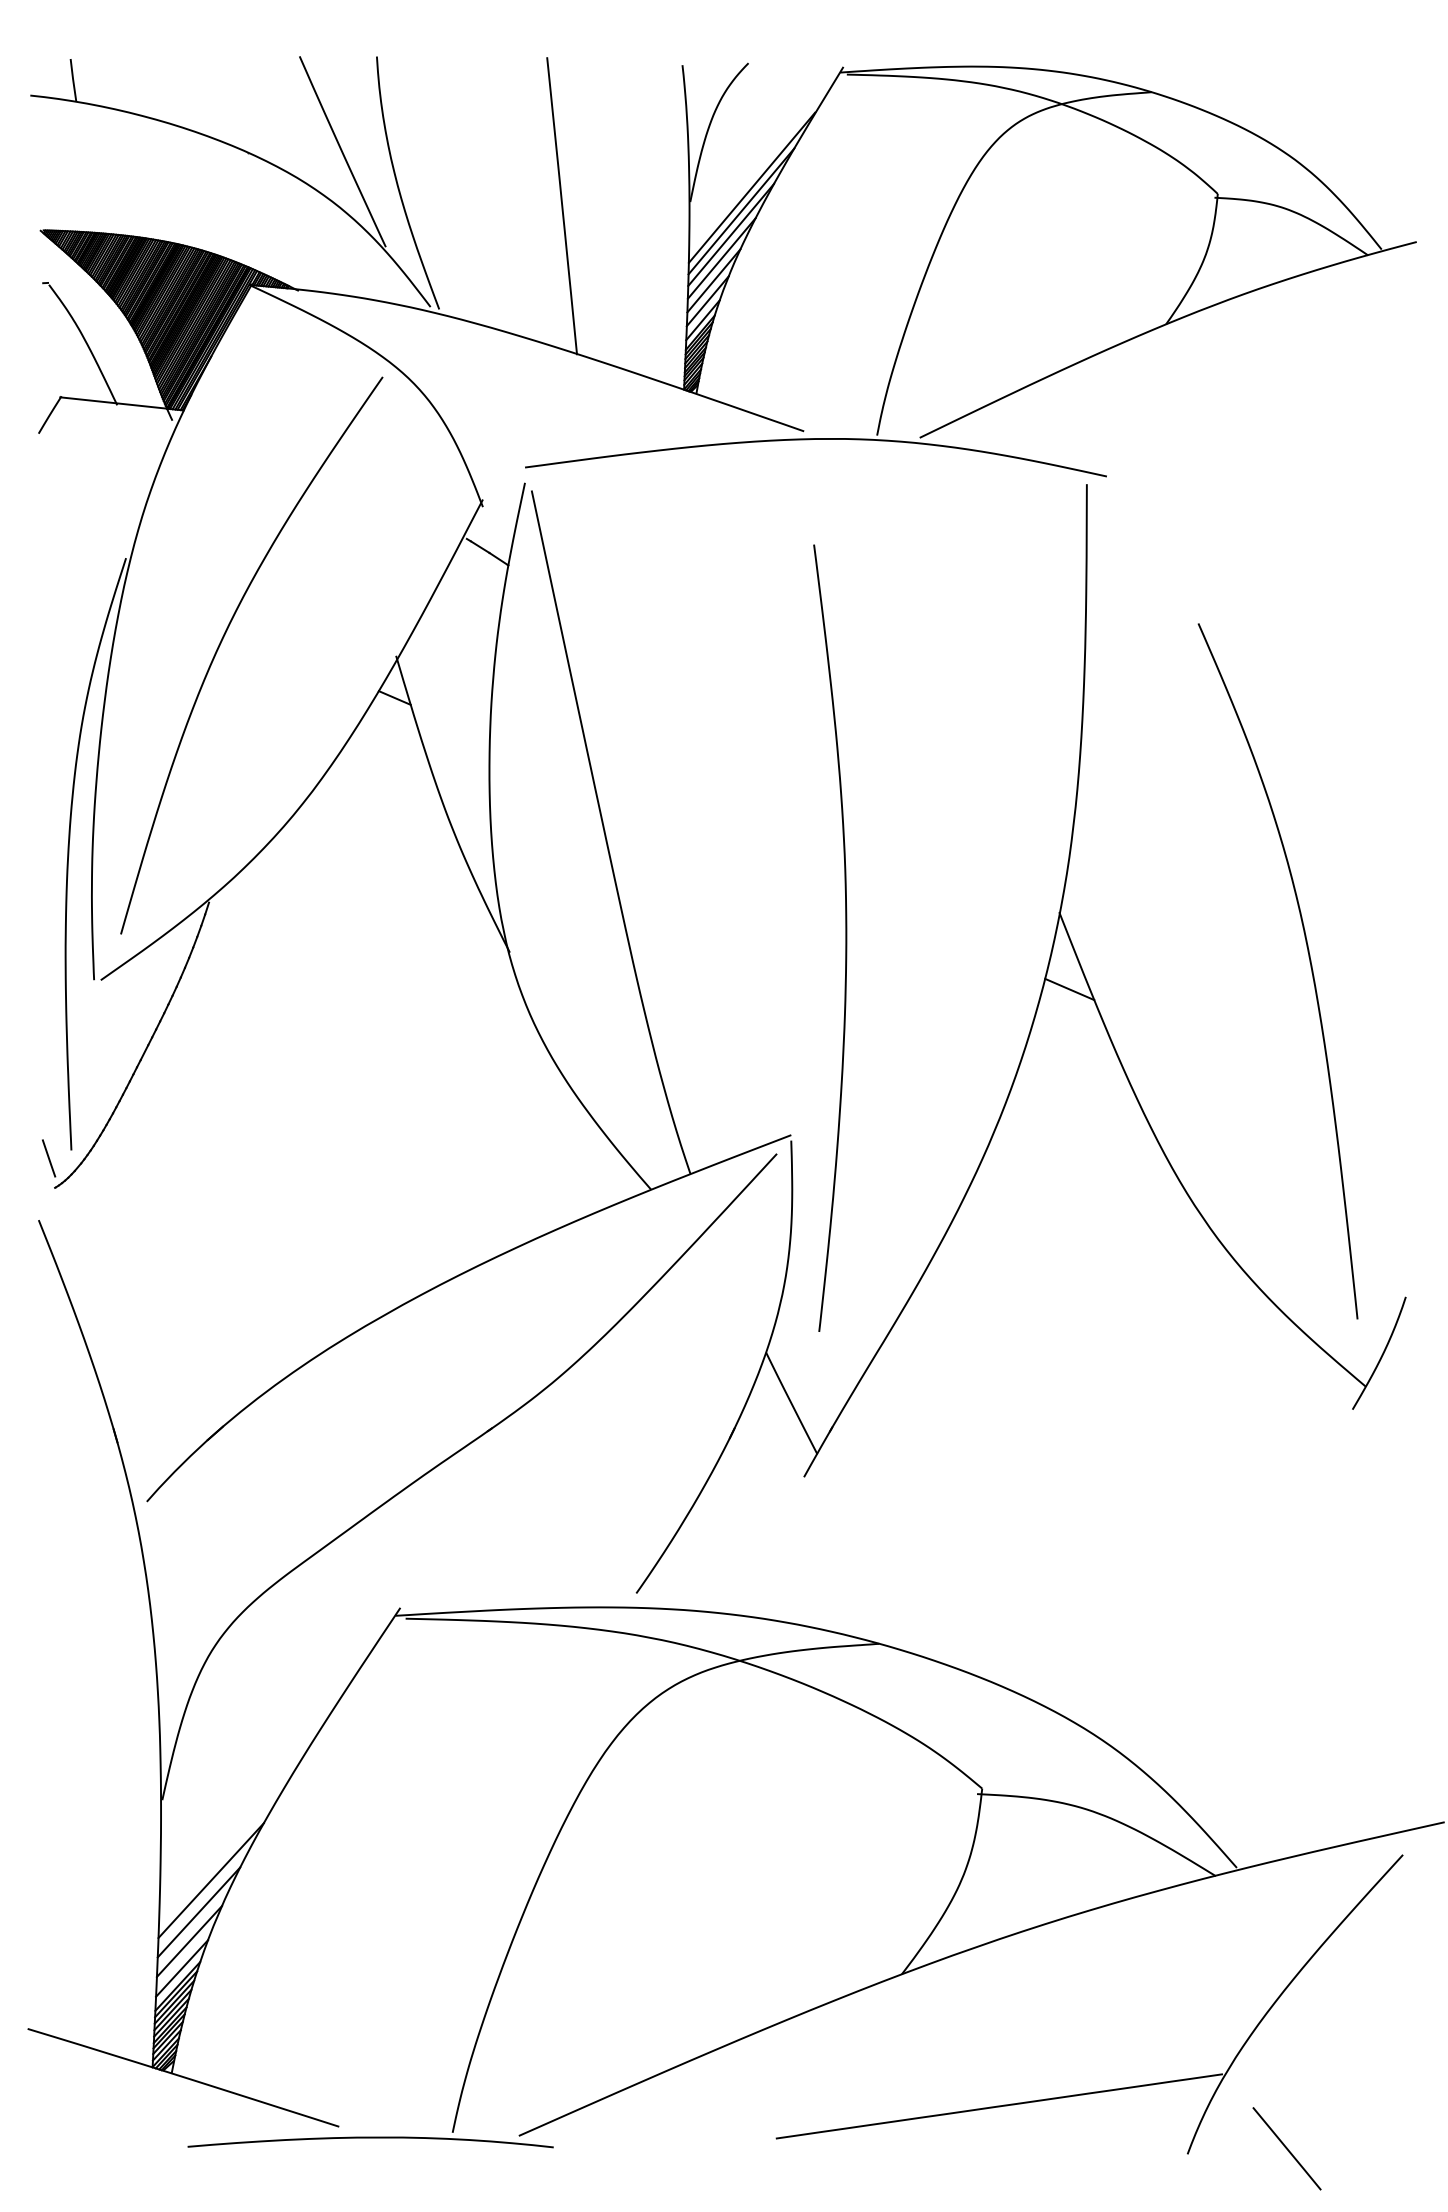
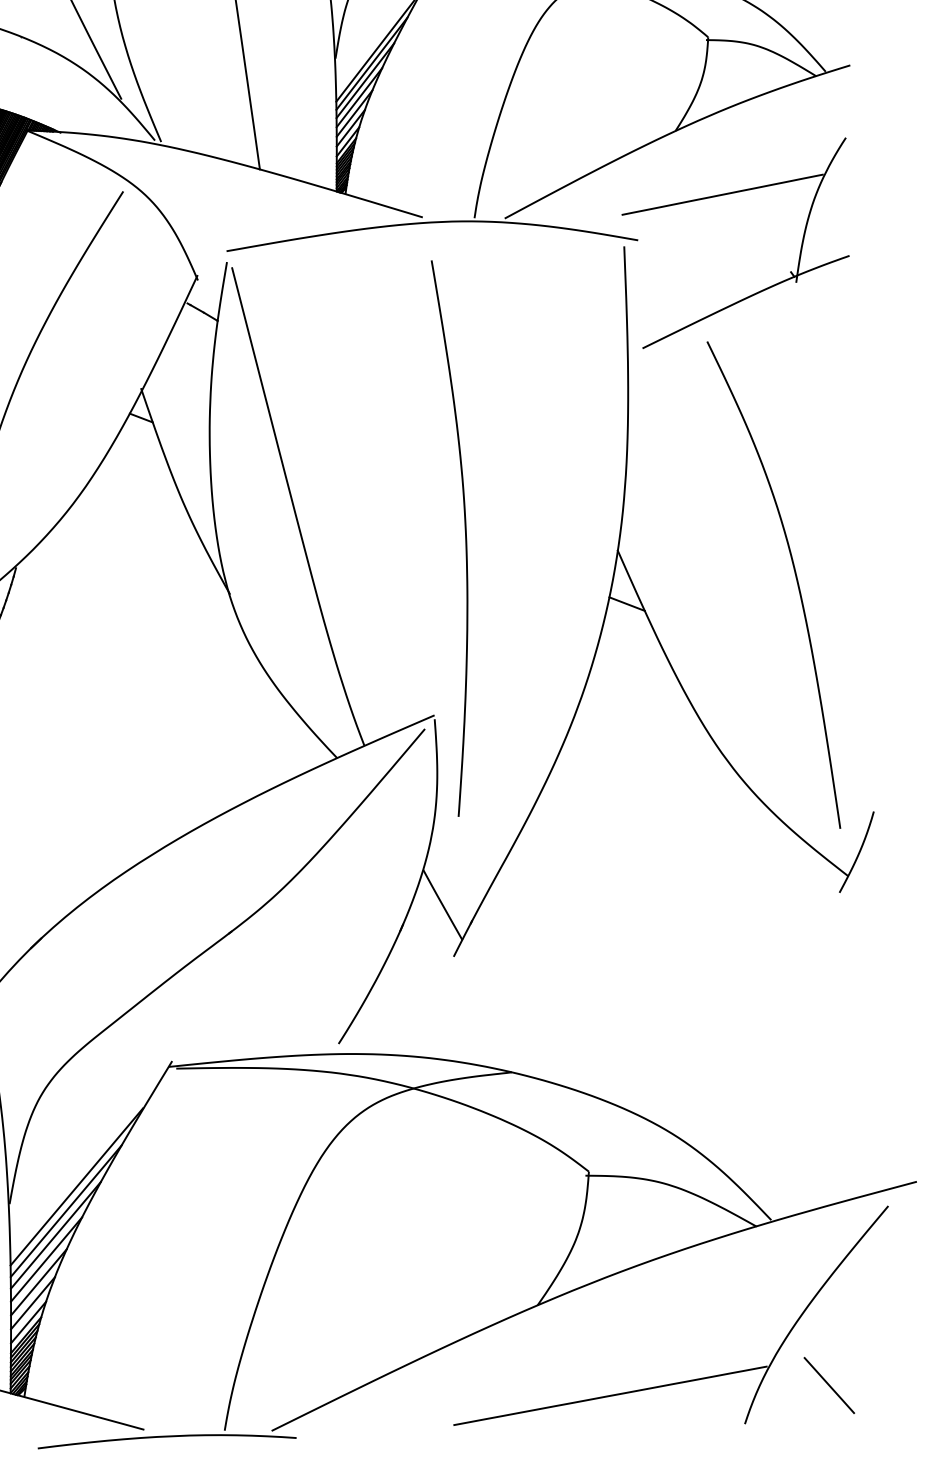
part: (1234, 417) -> (726, 194), added
curve: (845, 937) -> (465, 537), moved
line: (258, 1779) -> (76, 1186), added
line: (241, 1813) -> (65, 1211), added
line: (225, 1846) -> (55, 1235), added
line: (1286, 2148) -> (828, 1385), moved

